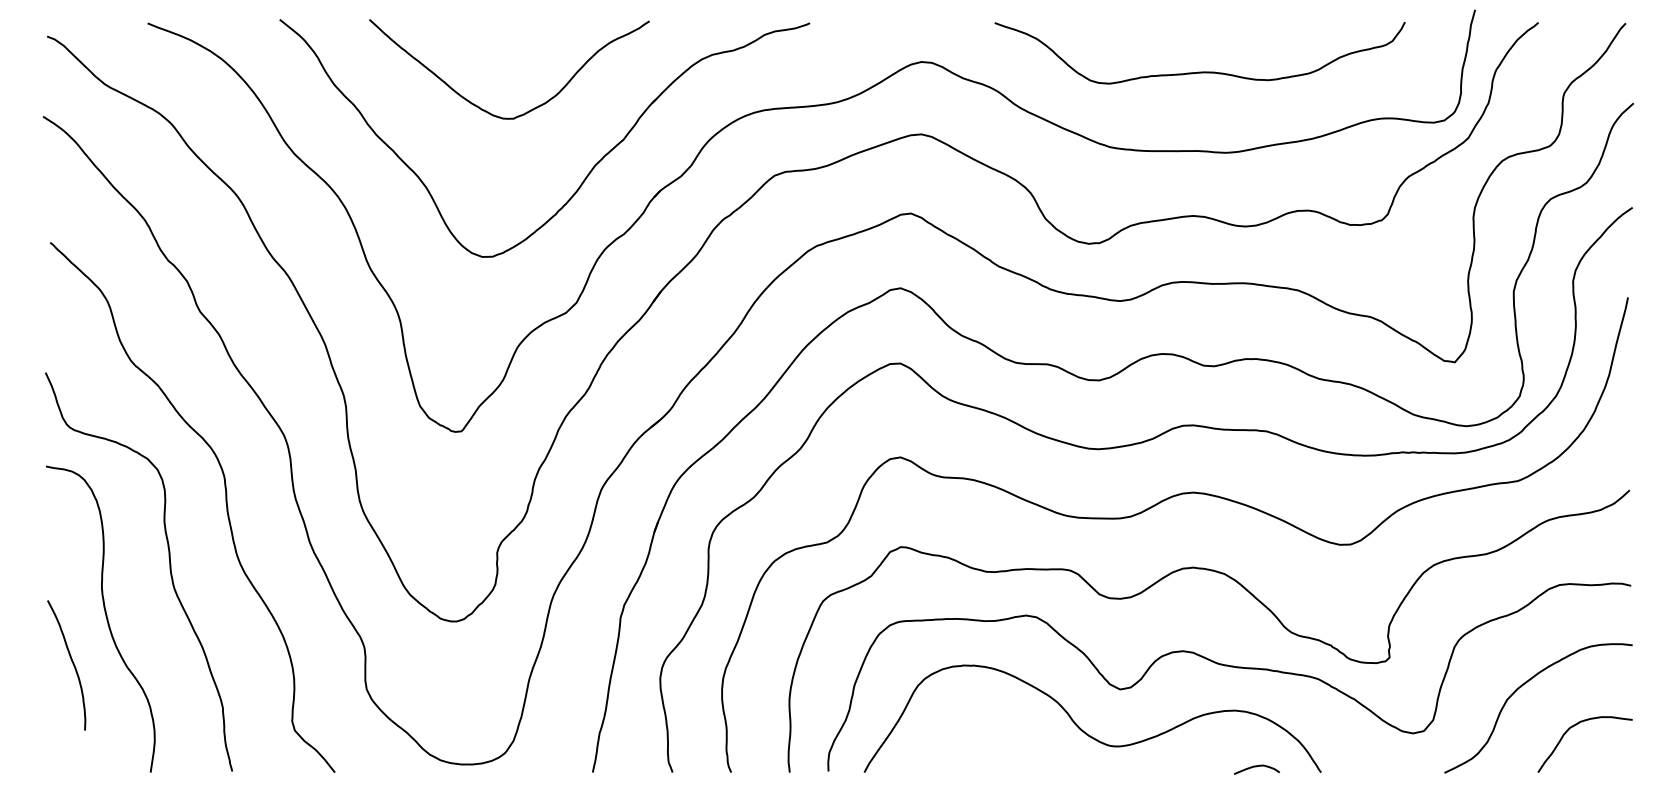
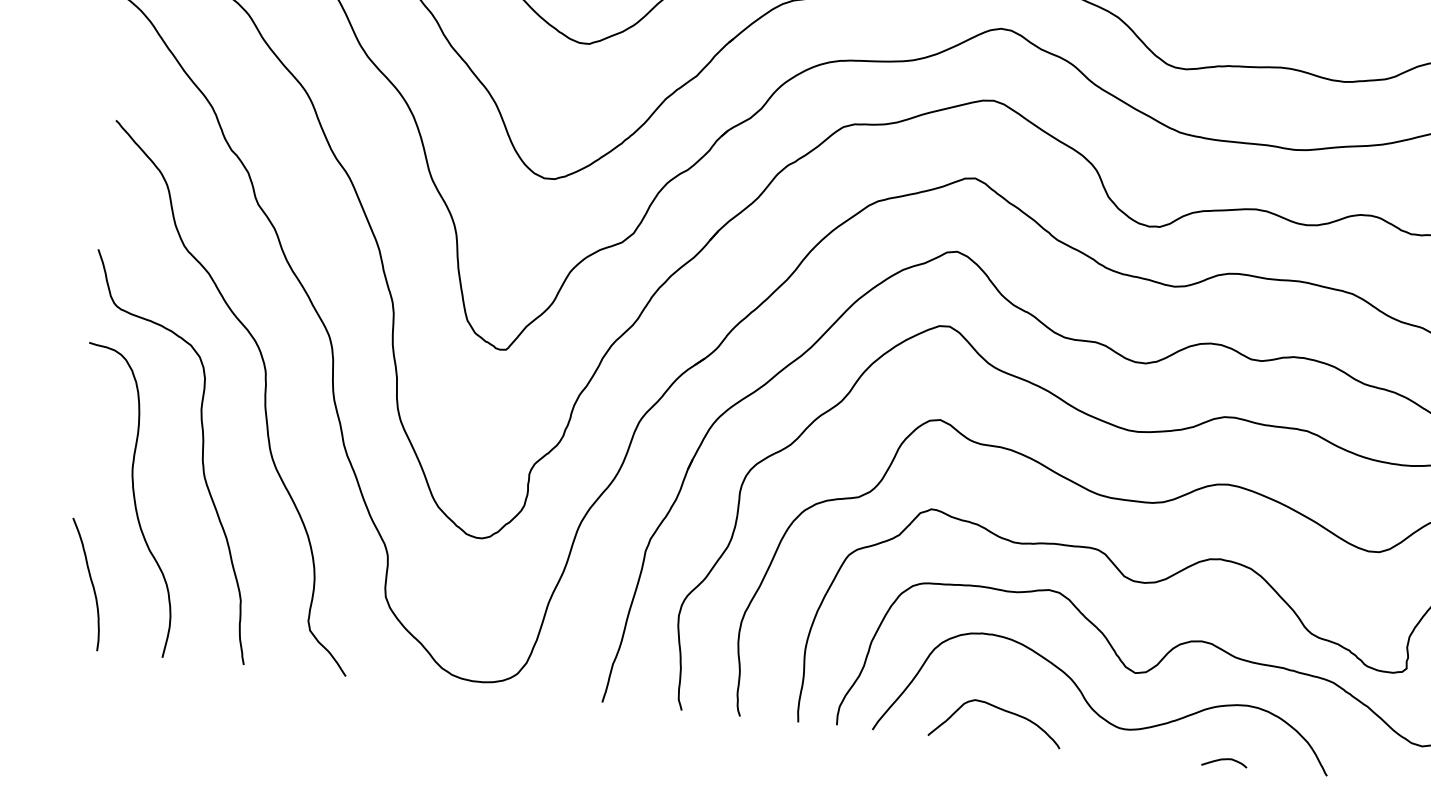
curve: (72, 664) -> (91, 584), moved
curve: (988, 739) -> (999, 709), added
curve: (1256, 767) -> (1224, 760), moved

